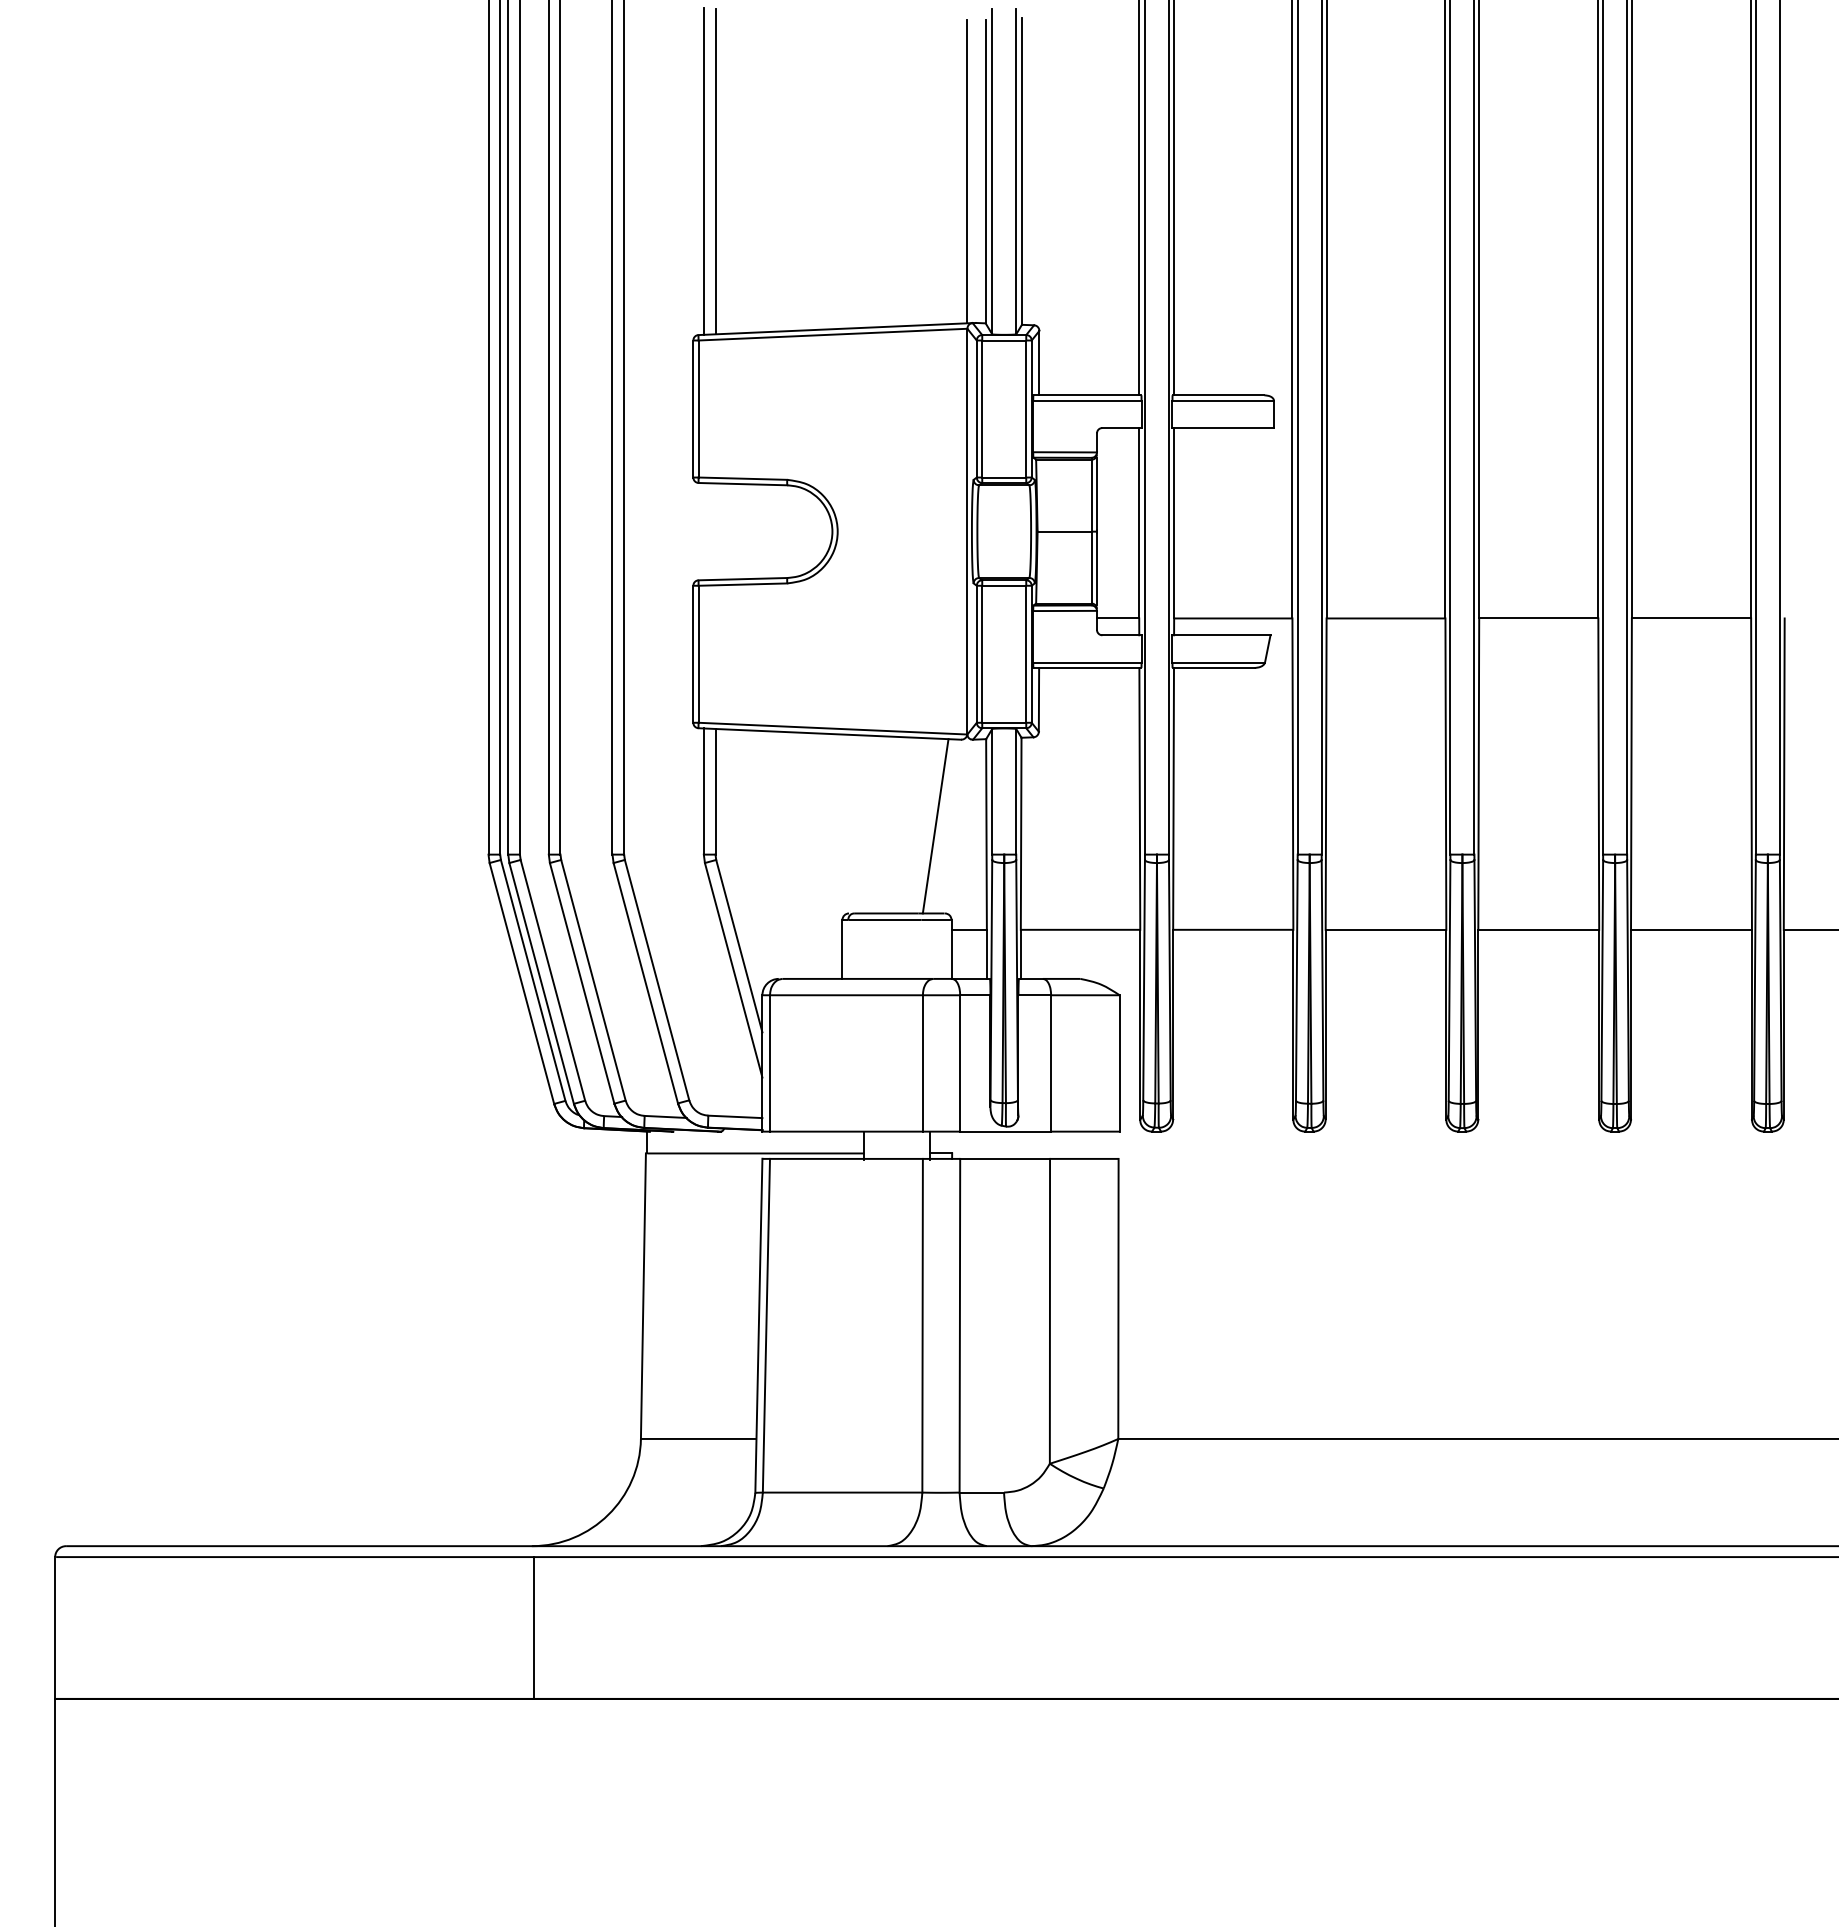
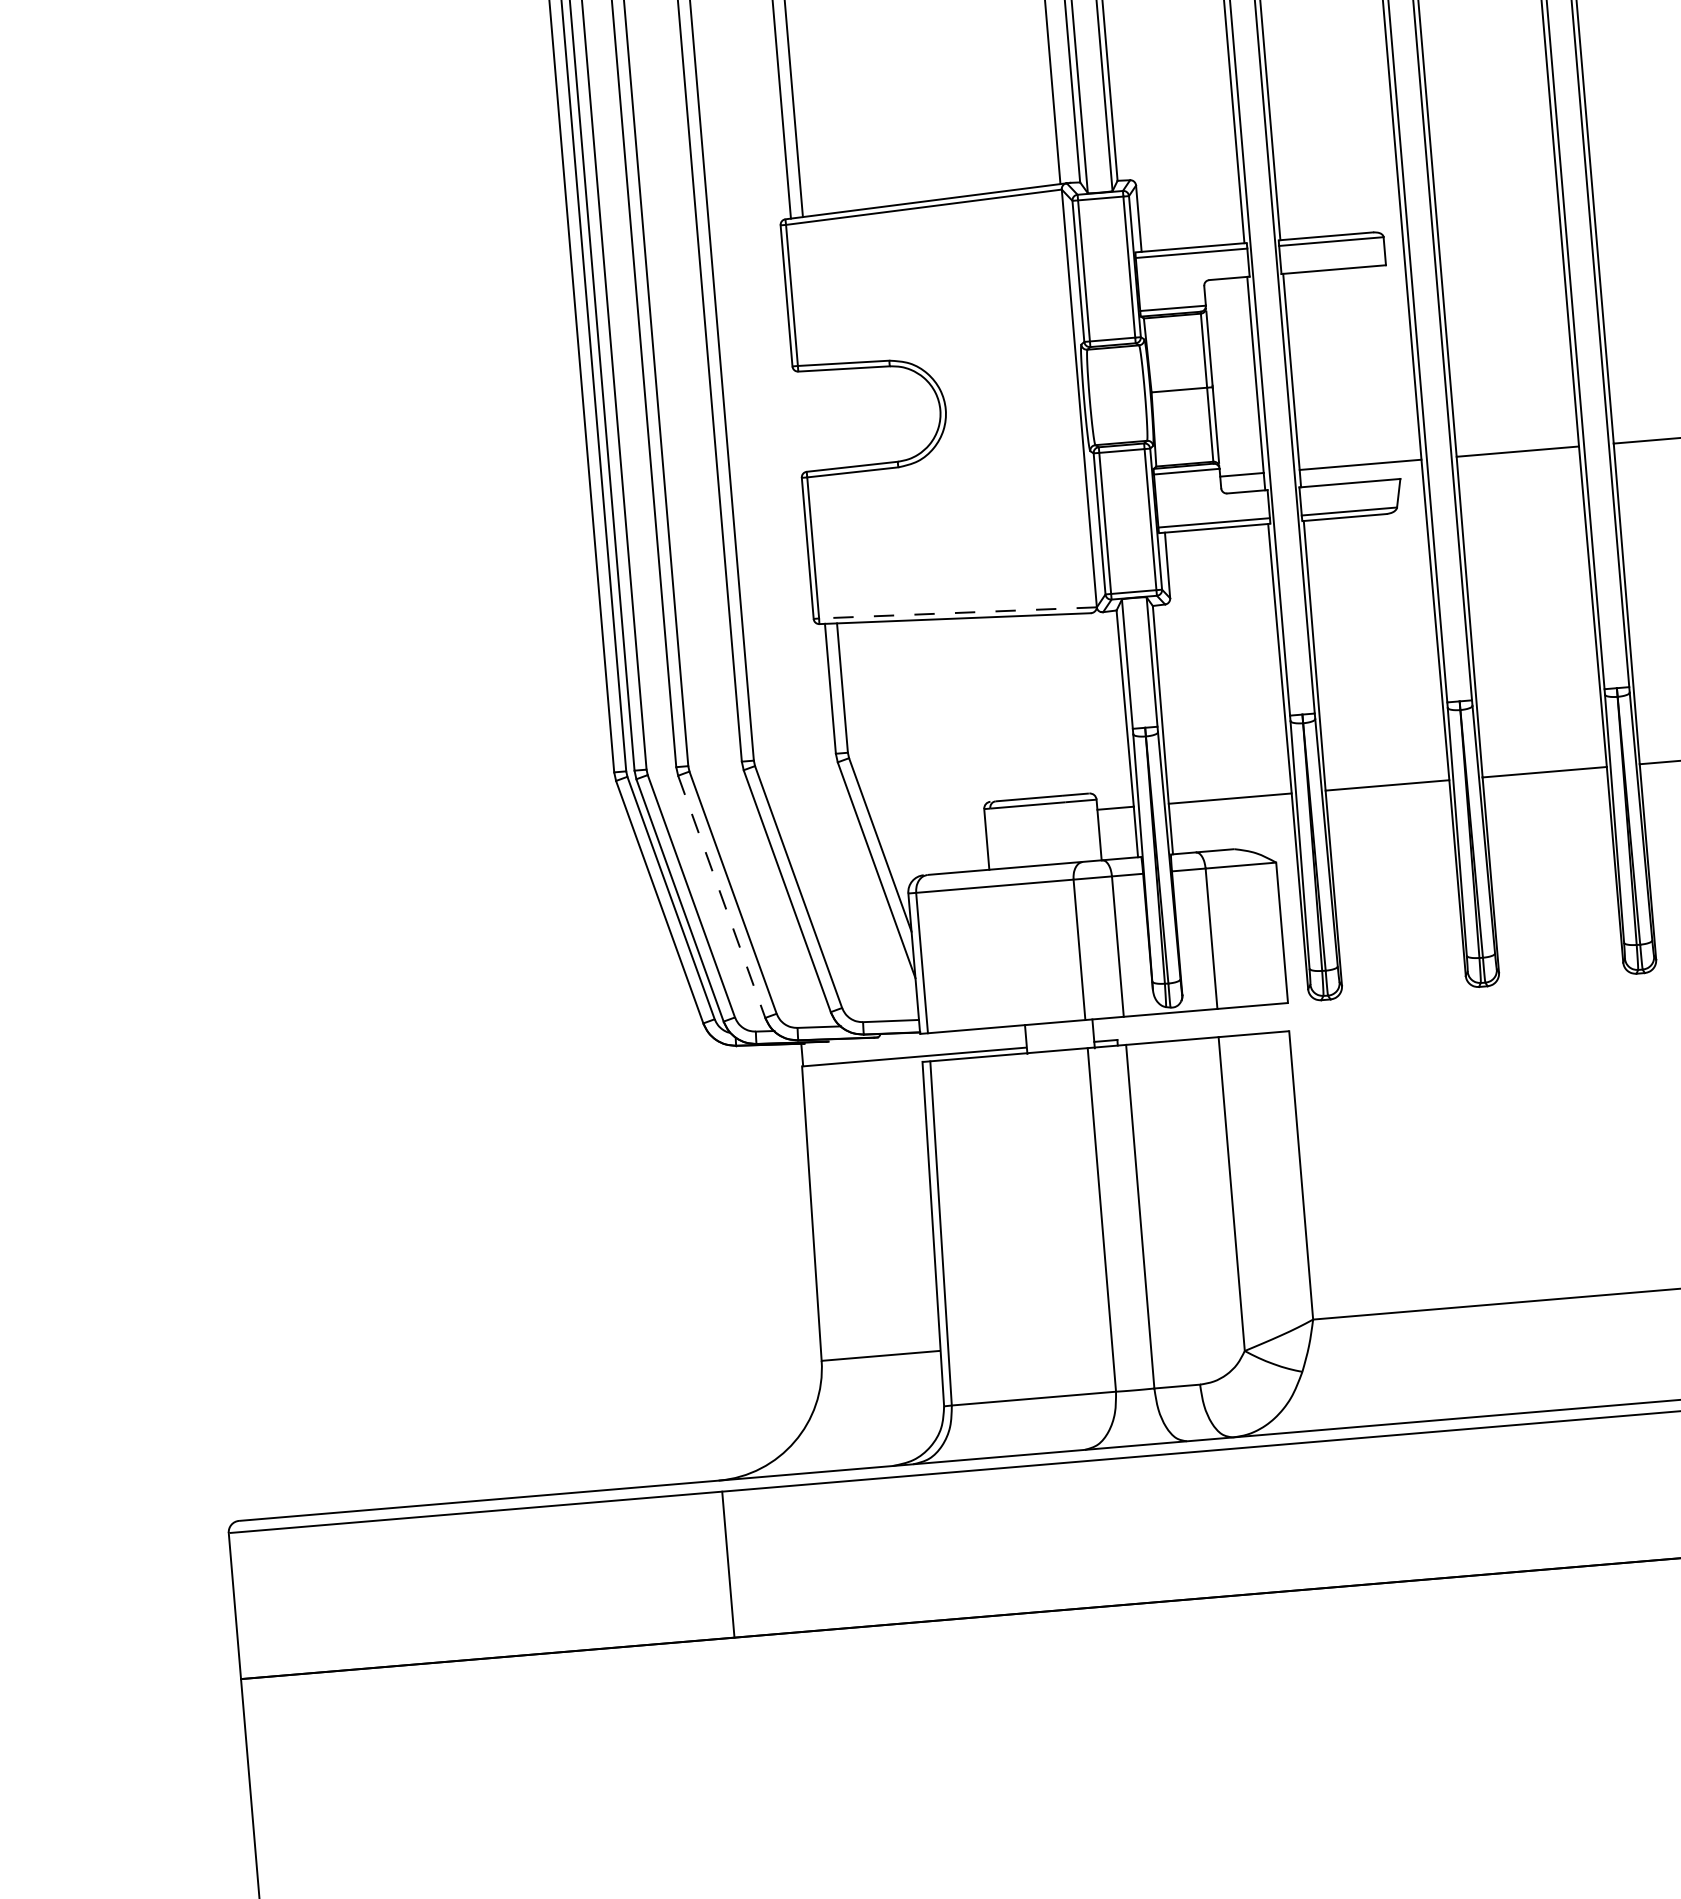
line: (833, 728) -> (958, 612), solid -> dashed
line: (935, 826) -> (1071, 704), removed
line: (582, 983) -> (722, 896), solid -> dashed

